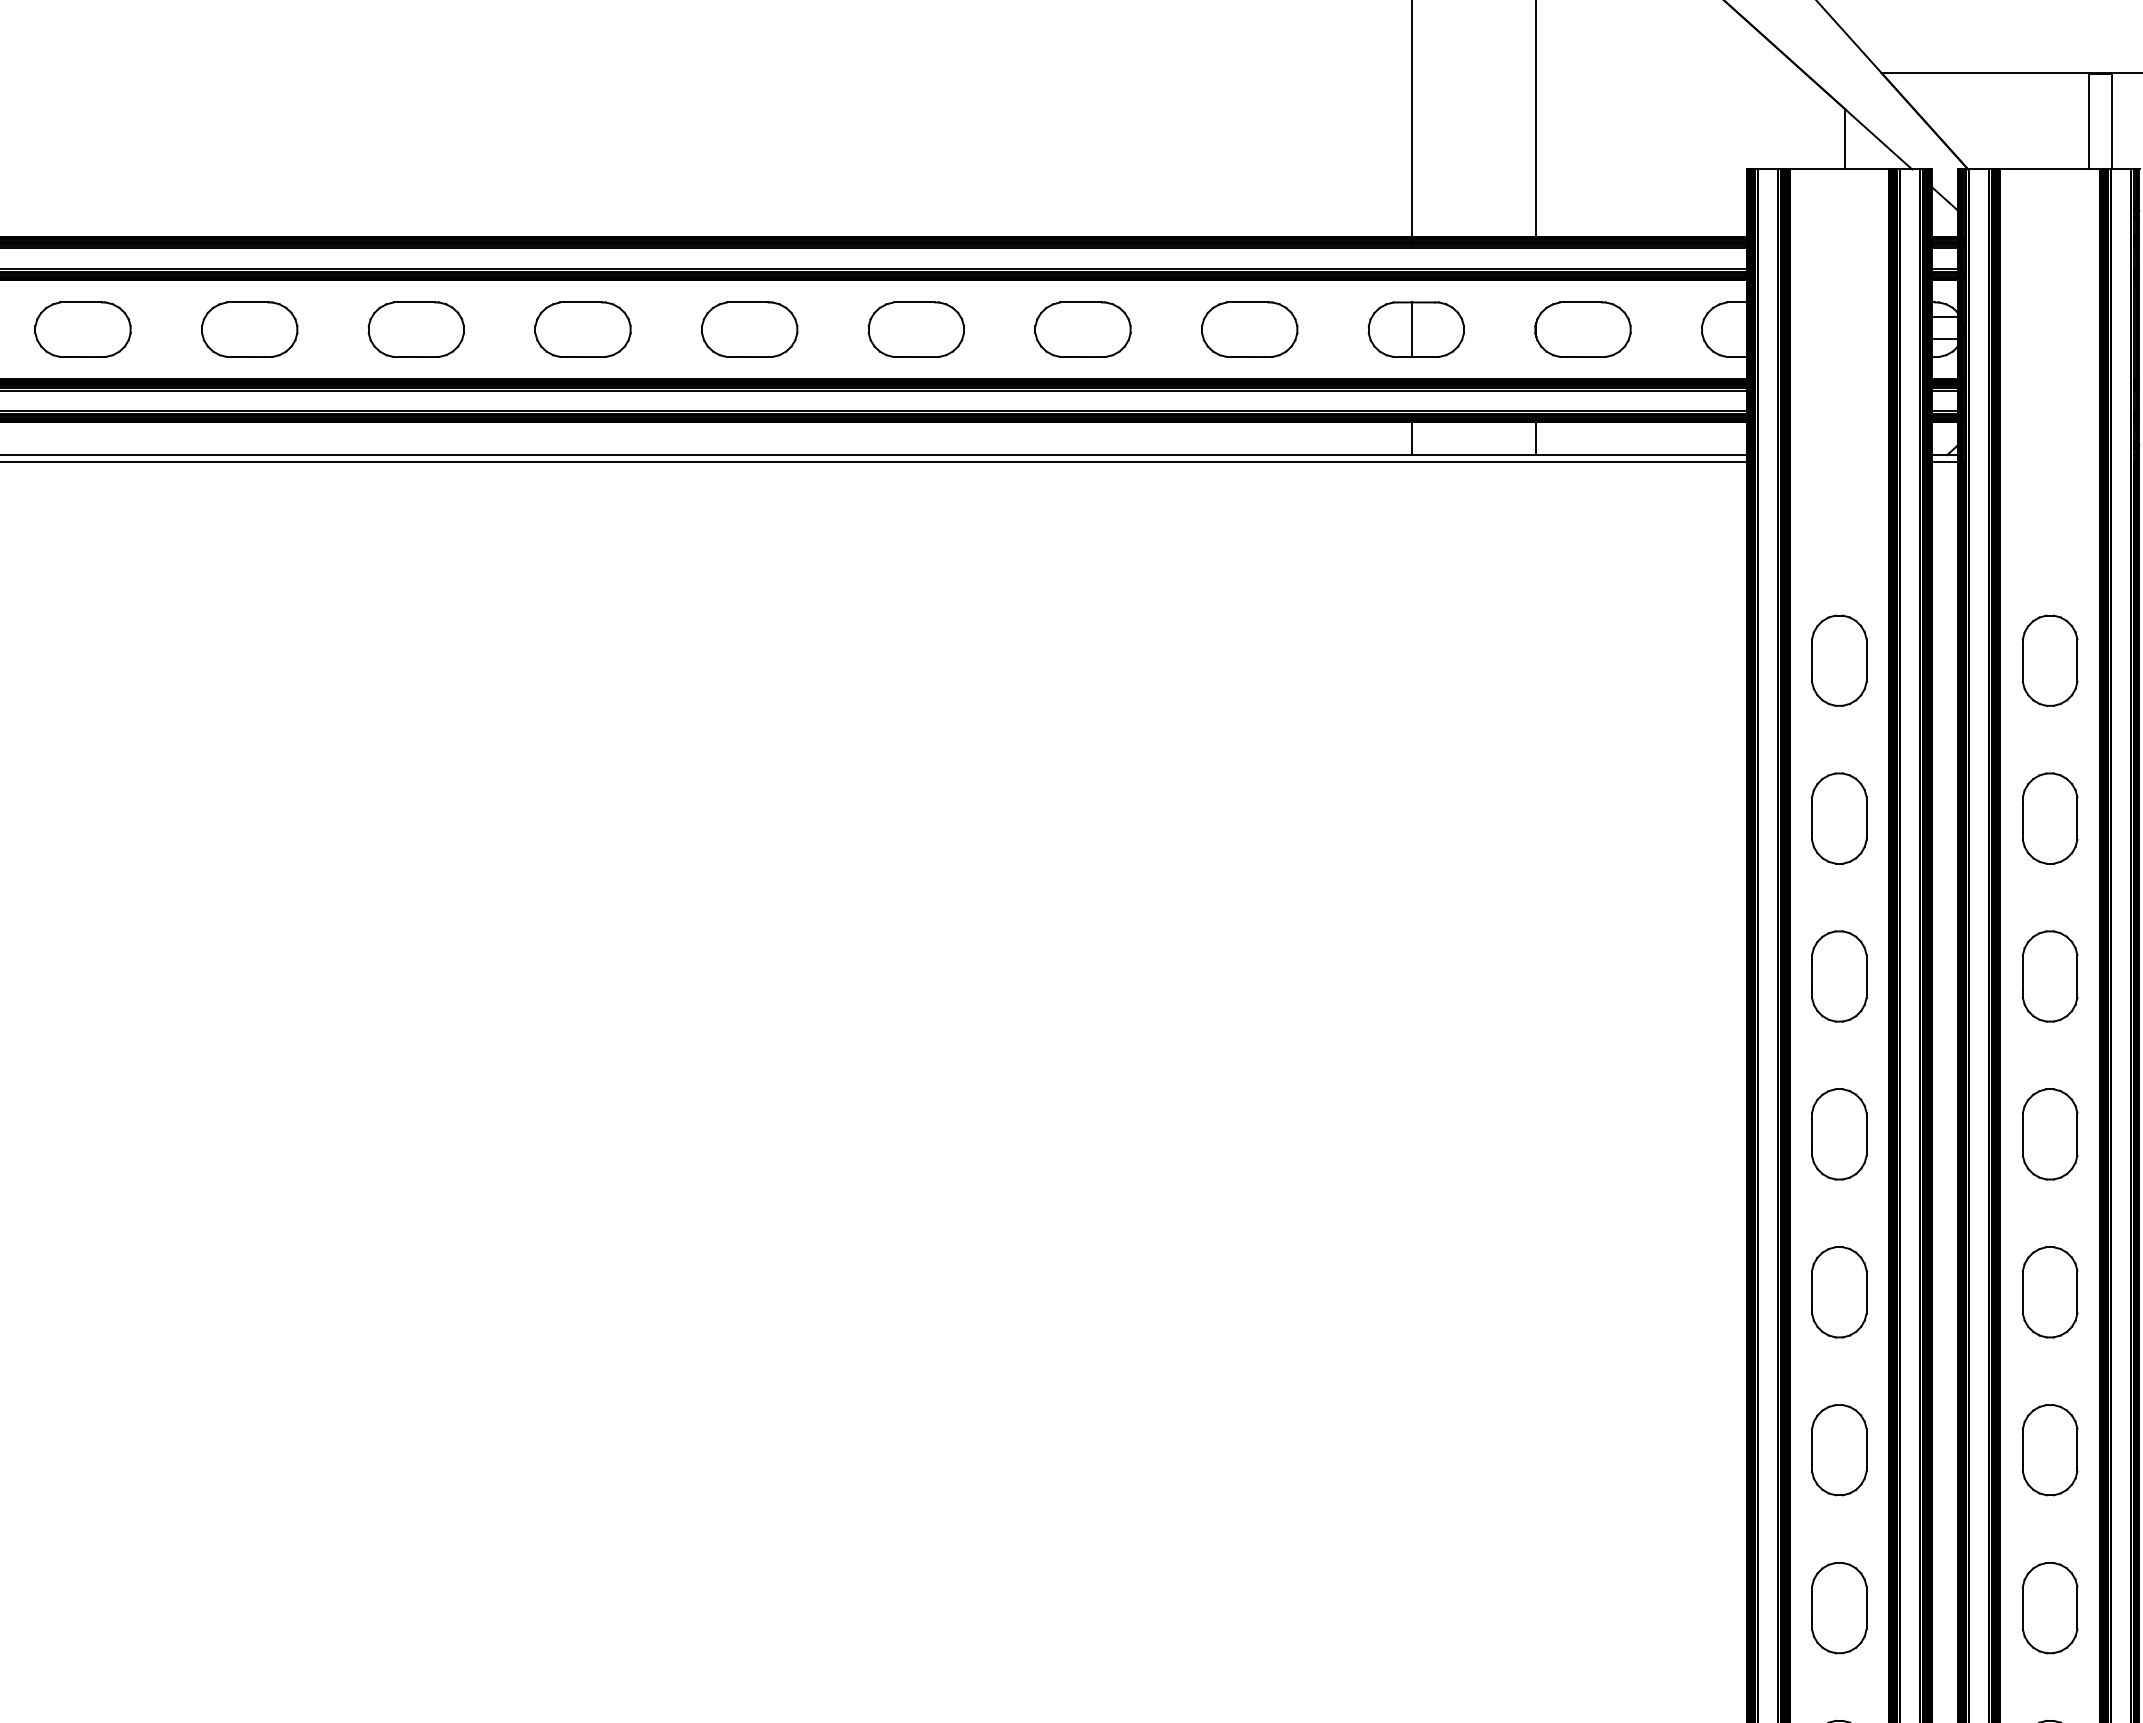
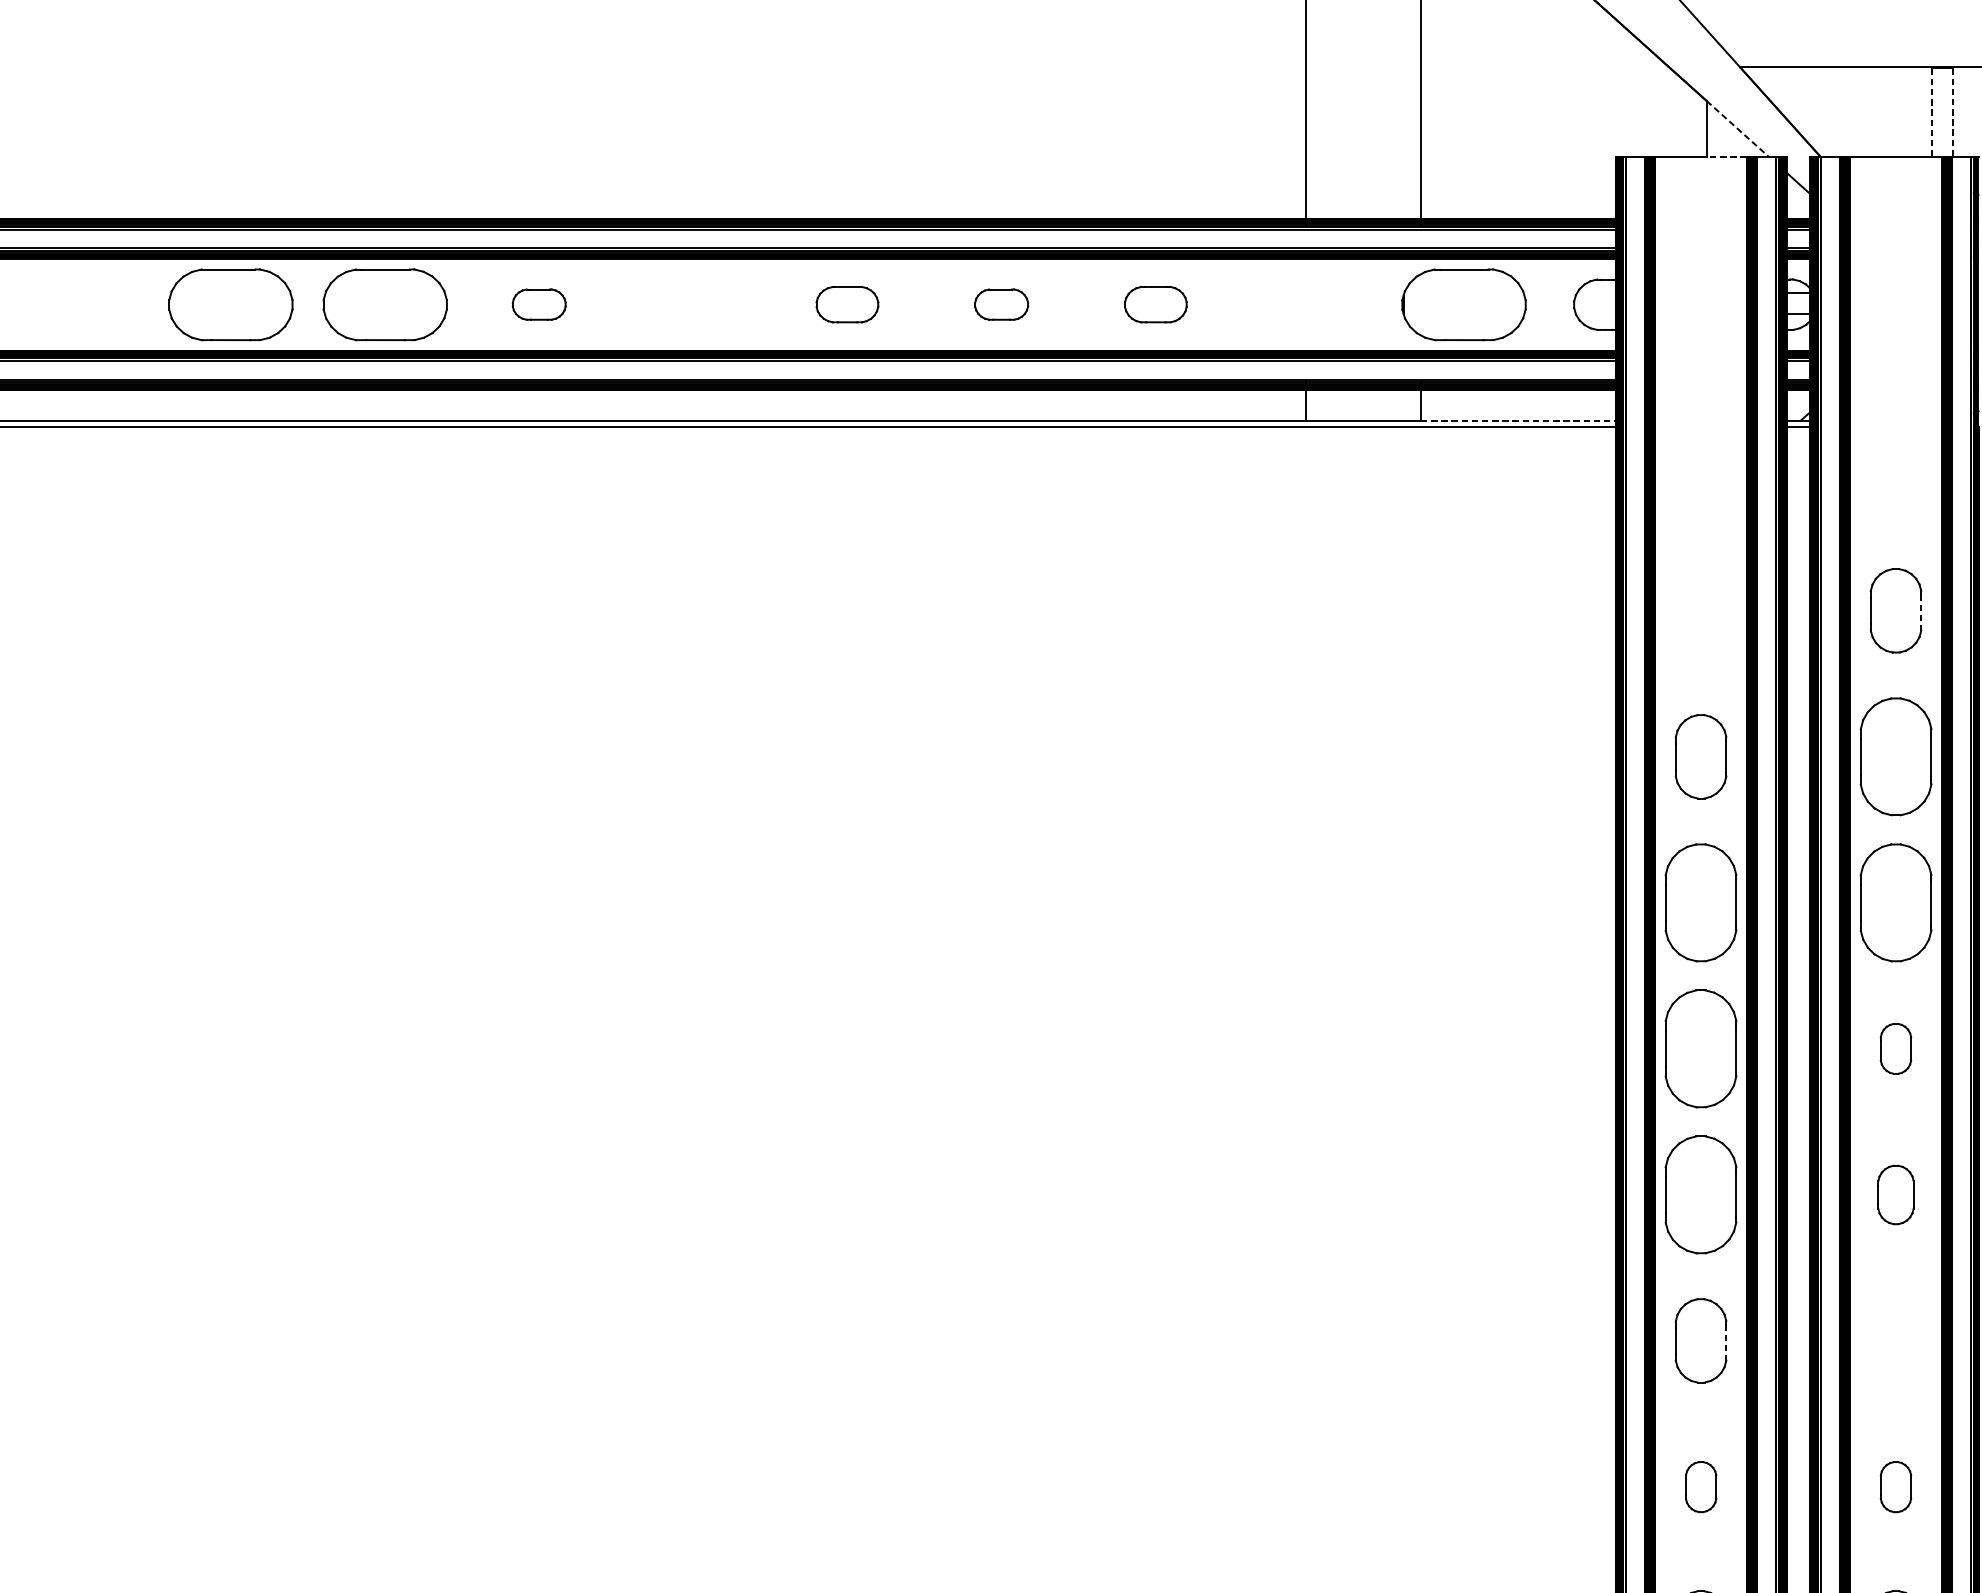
line: (2088, 121) -> (1931, 112), solid -> dashed
line: (2111, 121) -> (1952, 112), solid -> dashed
line: (1878, 139) -> (1737, 128), solid -> dashed
line: (1867, 169) -> (1727, 156), solid -> dashed
part: (82, 329) -> (76, 304), removed
part: (249, 329) -> (230, 304), size x1.4
part: (415, 329) -> (384, 304), size x1.4
part: (582, 329) -> (538, 304), size x0.6
part: (749, 329) -> (693, 304), removed
part: (915, 329) -> (846, 304), size x0.7
part: (1082, 329) -> (1001, 304), size x0.6
part: (1249, 329) -> (1155, 304), size x0.7
part: (1415, 329) -> (1309, 304), removed
part: (1582, 329) -> (1463, 304), size x1.4
line: (1642, 455) -> (1519, 421), solid -> dashed
part: (1839, 660) -> (1701, 610), removed
line: (2077, 660) -> (1921, 610), solid -> dashed
part: (2049, 818) -> (1895, 756), size x1.4
part: (1839, 976) -> (1701, 902), size x1.4
part: (2049, 976) -> (1895, 902), size x1.4
part: (1839, 1134) -> (1701, 1048), size x1.4
part: (2049, 1134) -> (1895, 1048), size x0.6
part: (1839, 1292) -> (1701, 1195), size x1.4
part: (2049, 1292) -> (1895, 1195), size x0.7
line: (1866, 1450) -> (1726, 1341), solid -> dashed
part: (2049, 1450) -> (1895, 1341), removed
part: (1839, 1608) -> (1701, 1487), size x0.6
part: (2049, 1608) -> (1895, 1487), size x0.6

